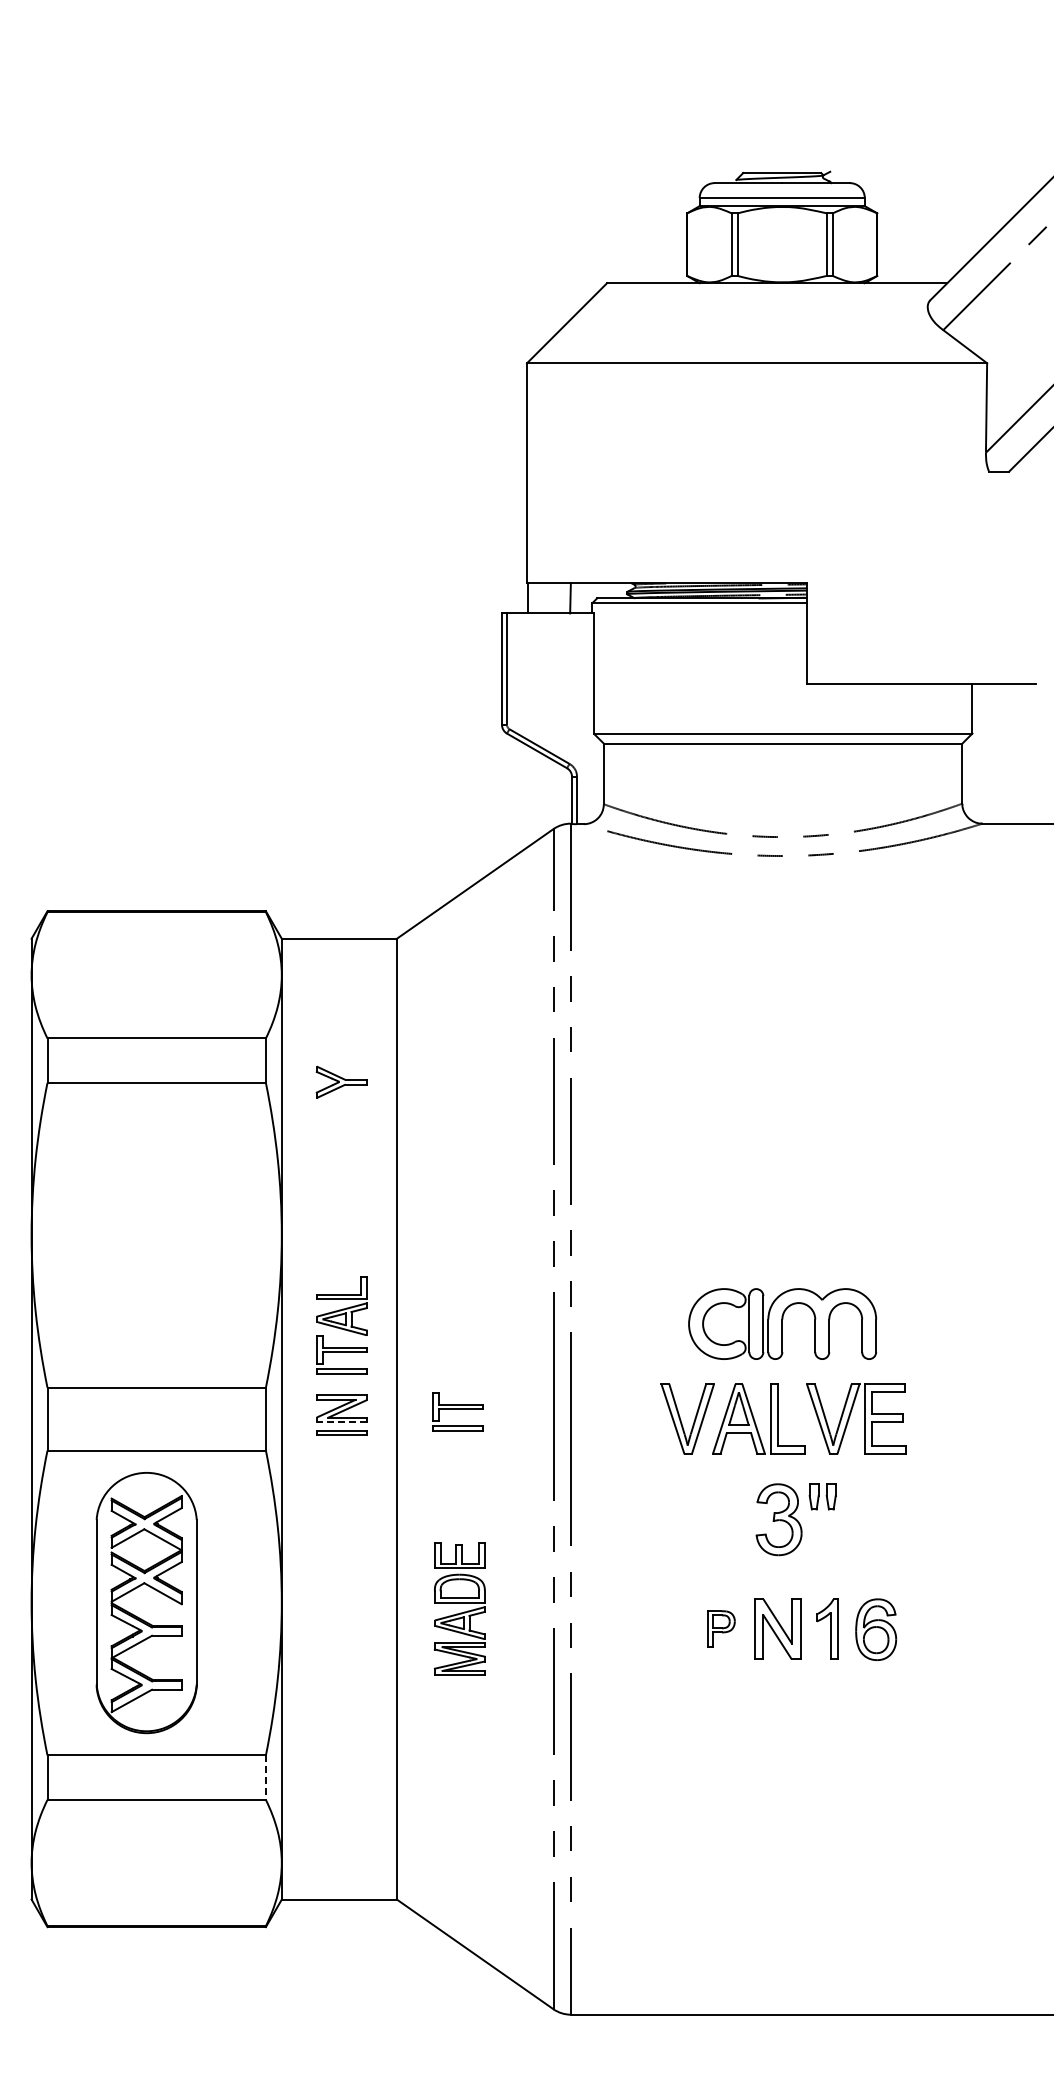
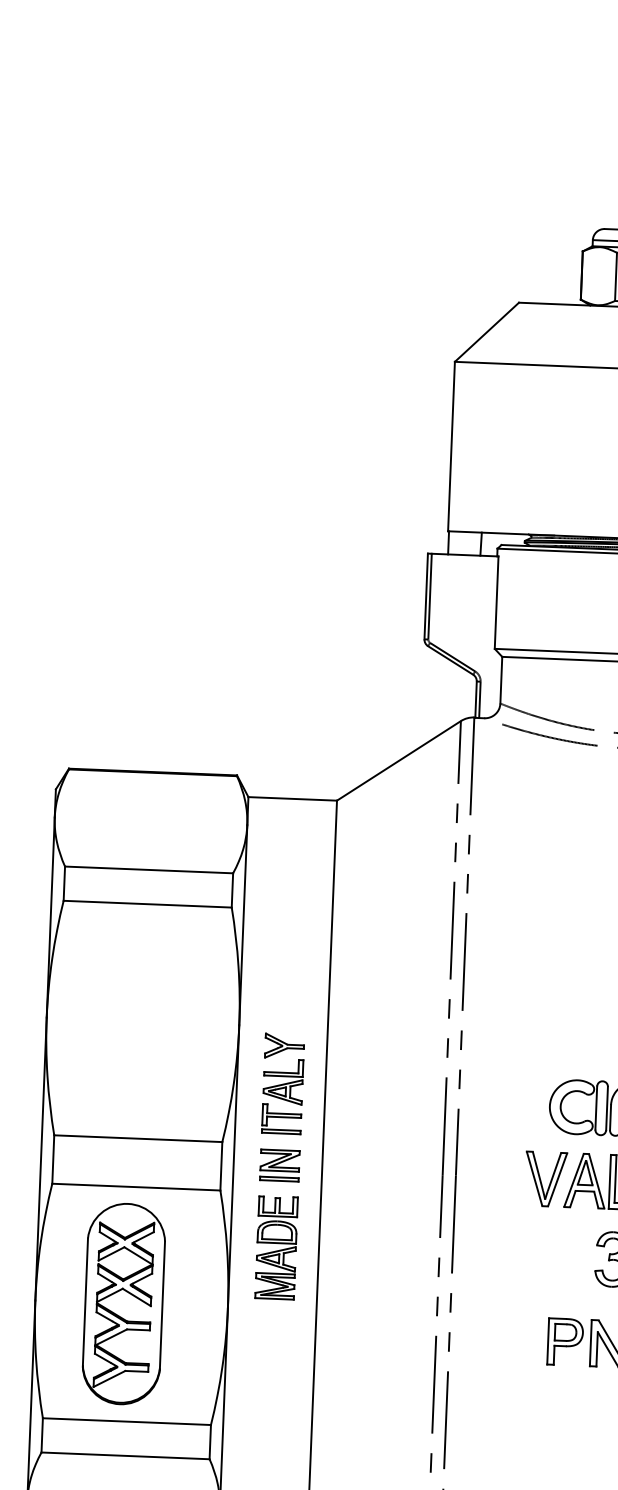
part: (341, 1082) -> (284, 1046), moved
part: (457, 1411) -> (369, 1166), removed
line: (341, 1422) -> (279, 1171), dashed -> solid
part: (459, 1608) -> (276, 1247), moved
part: (721, 1628) -> (565, 1341), size x1.67
line: (265, 1778) -> (209, 1442), dashed -> solid

